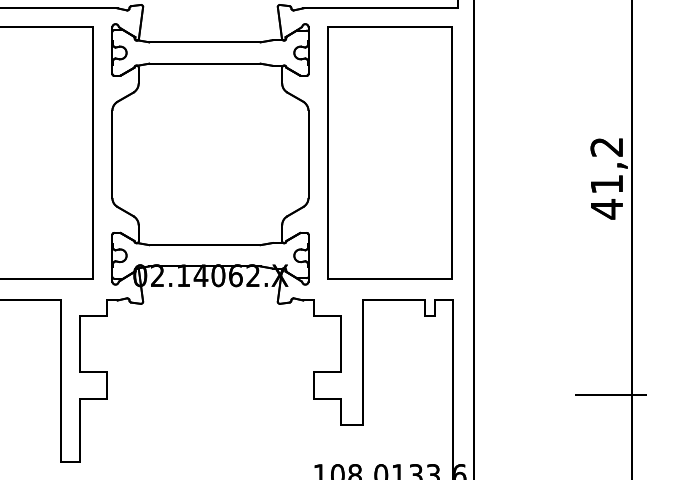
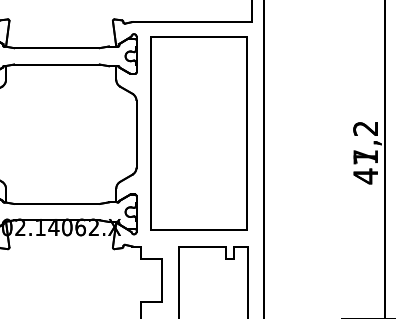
text: (606, 184) -> (365, 157), 41,2 -> 47,2

